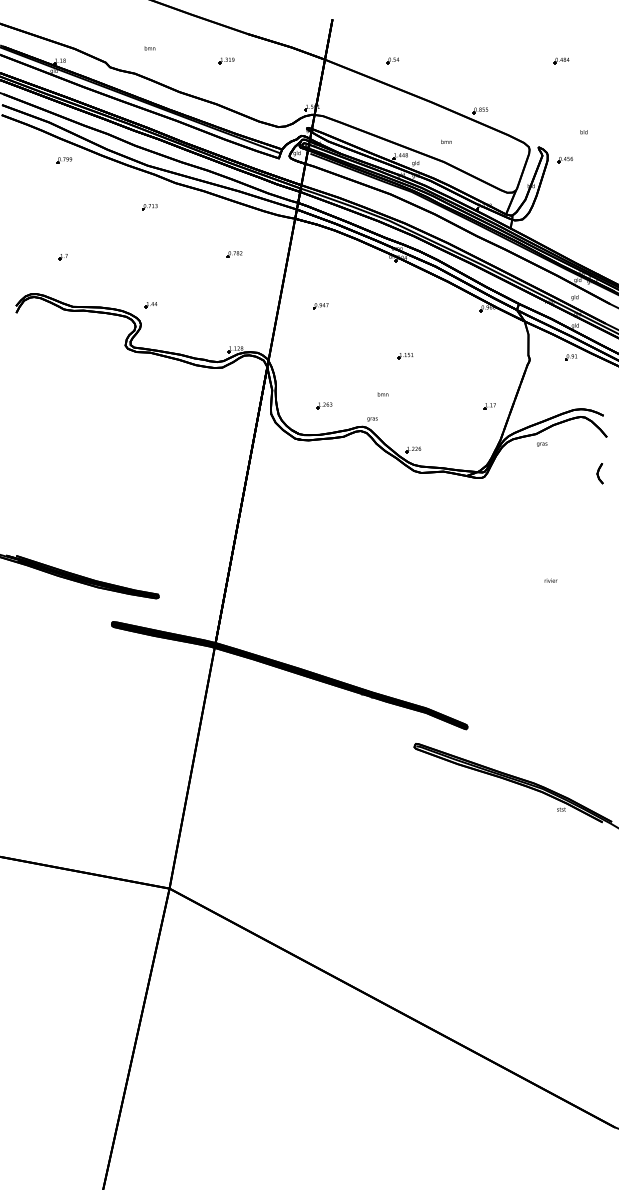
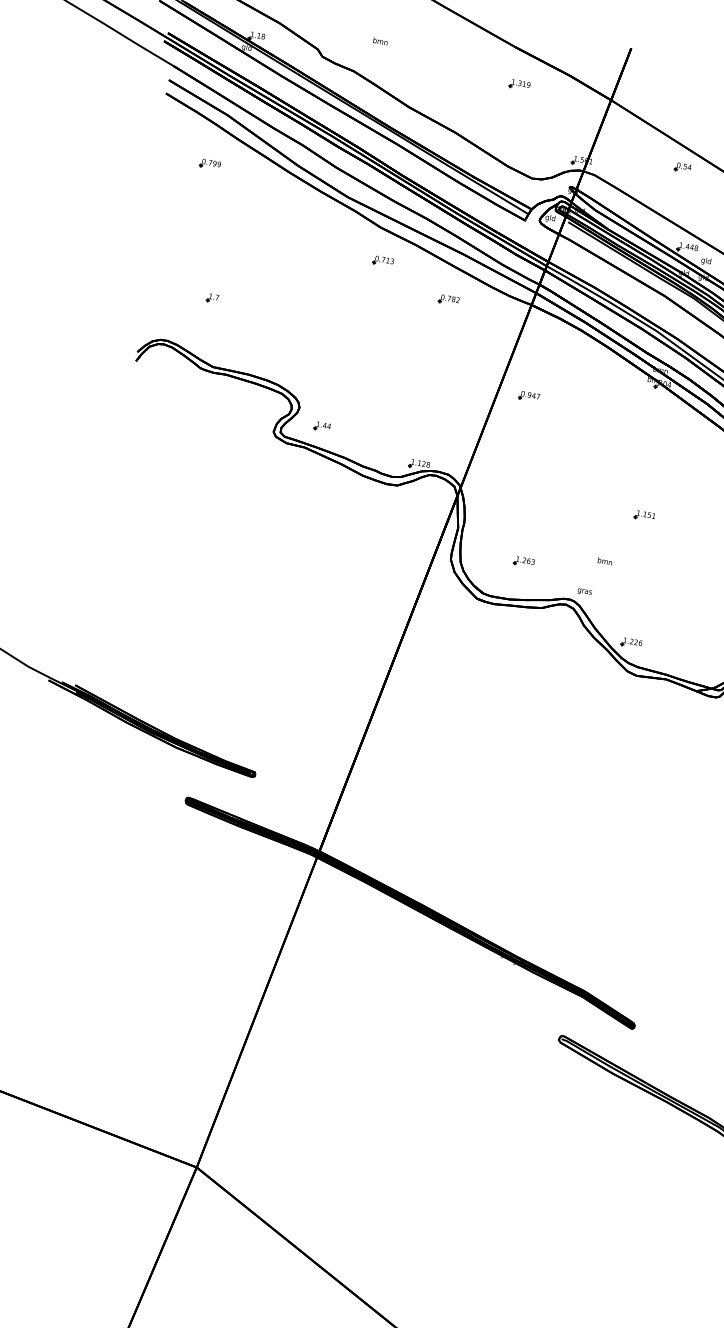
part: (226, 60) -> (519, 84), moved
part: (392, 60) -> (682, 167), moved
part: (64, 160) -> (210, 164), moved
part: (149, 207) -> (382, 261), moved
part: (234, 254) -> (448, 300), moved
part: (150, 305) -> (321, 426), moved
part: (320, 306) -> (528, 396), moved

